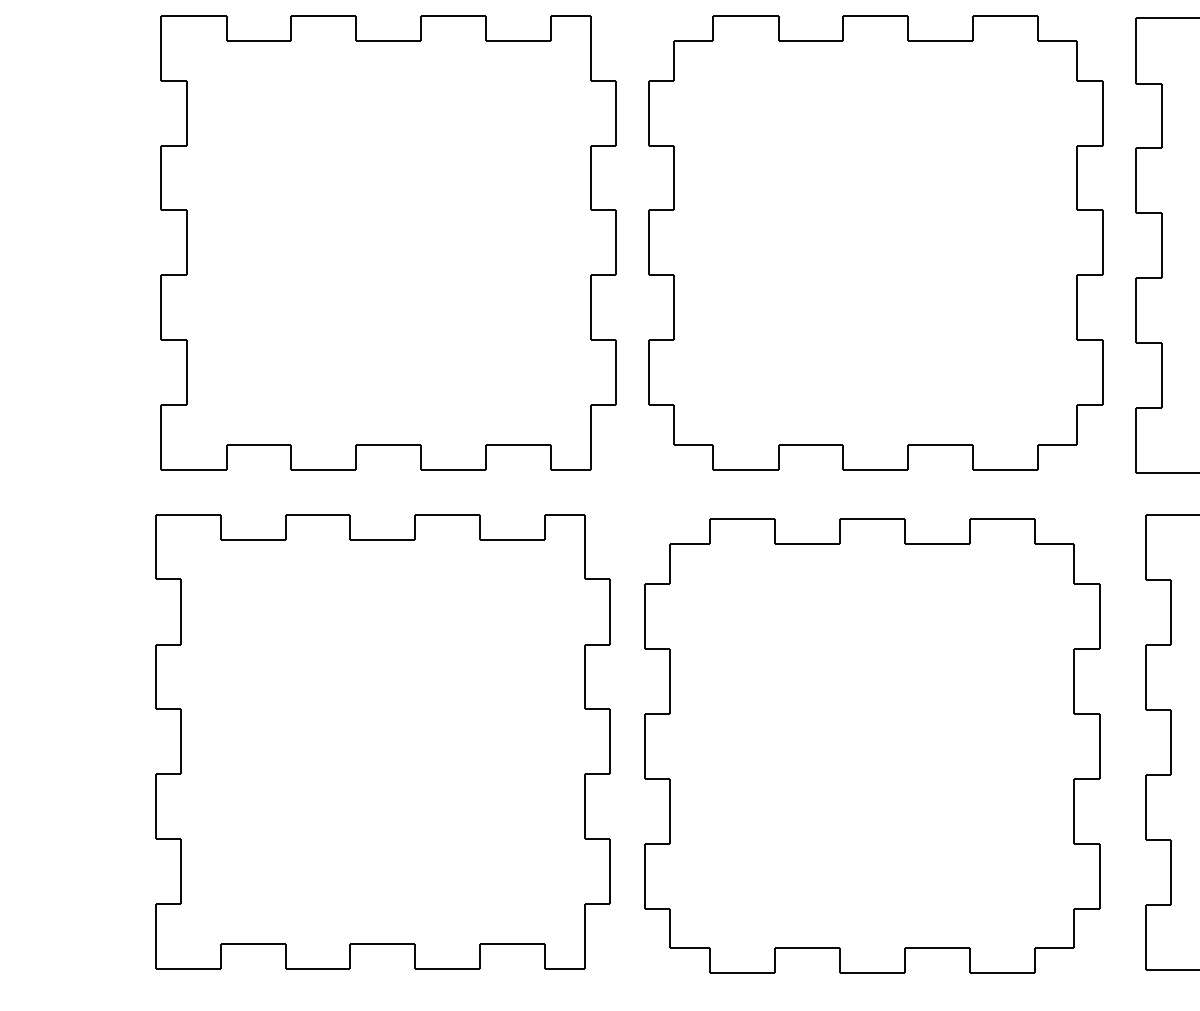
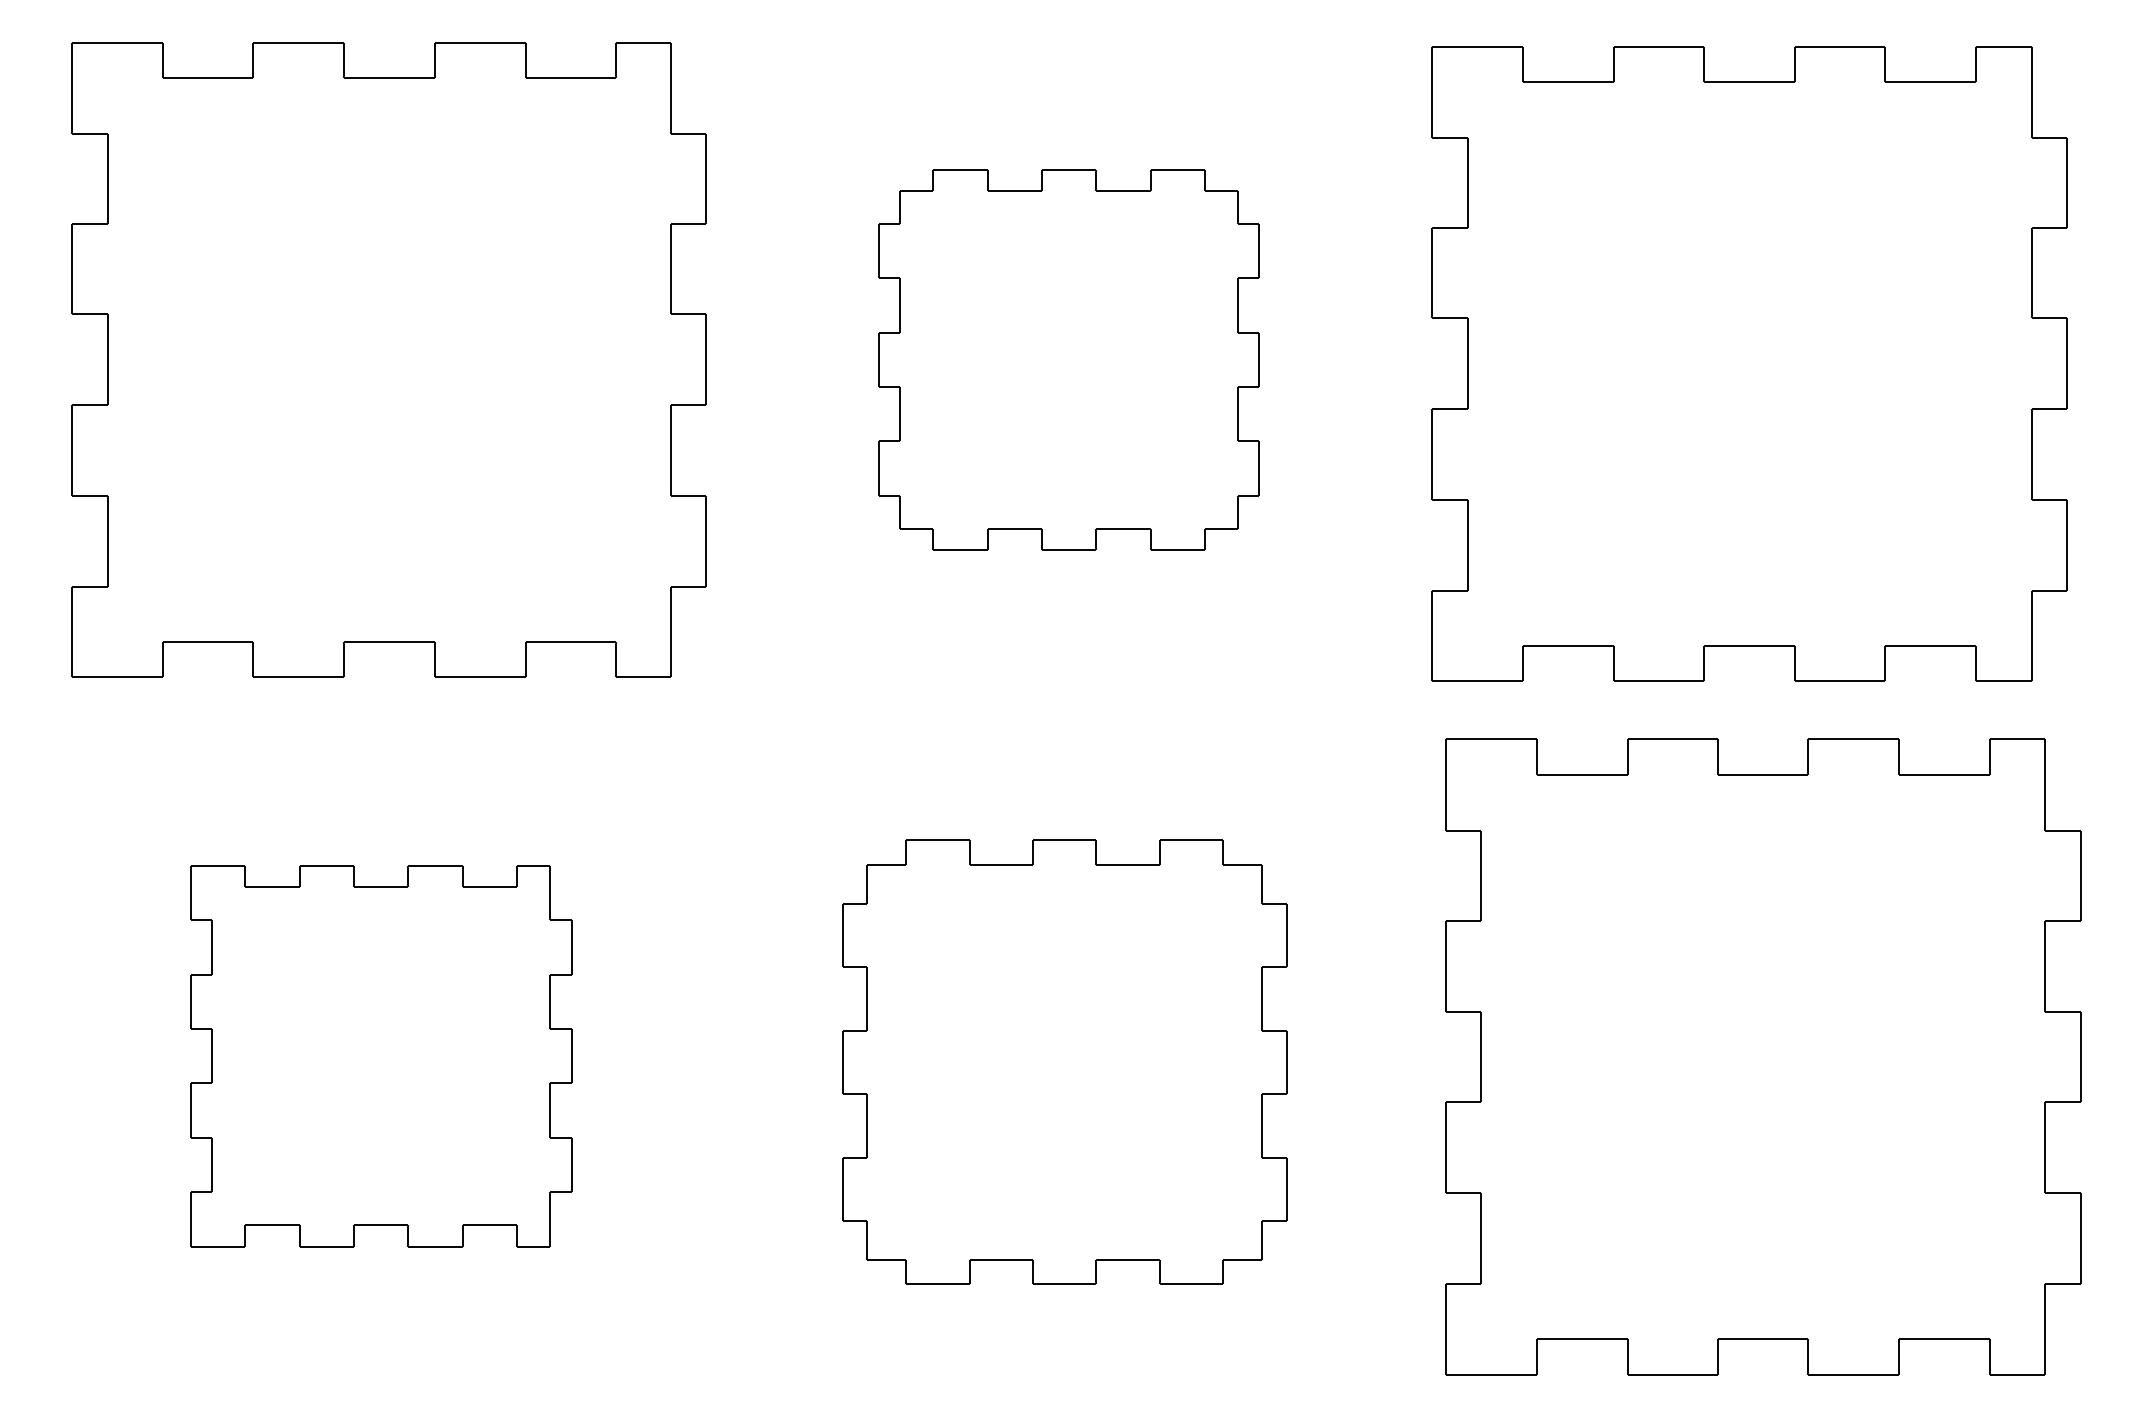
part: (875, 242) -> (1068, 359), size x0.6
part: (383, 742) -> (381, 1056), size x0.6
part: (872, 745) -> (1064, 1061), size x0.7

